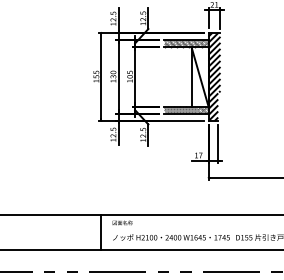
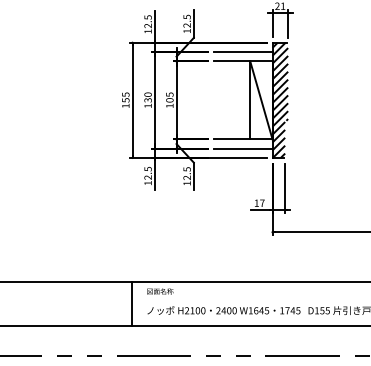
hatch: (186, 43) -> (243, 56), removed
hatch: (186, 110) -> (243, 144), removed

